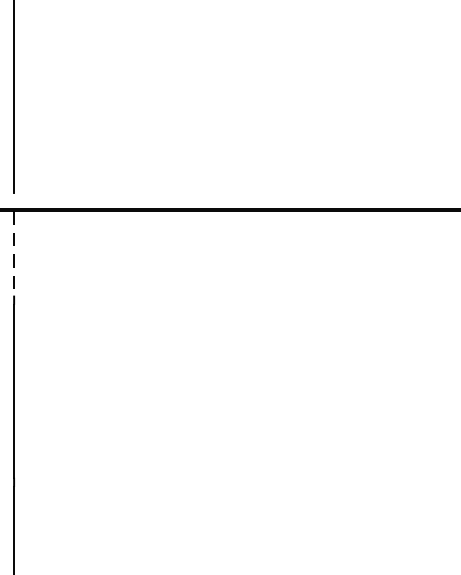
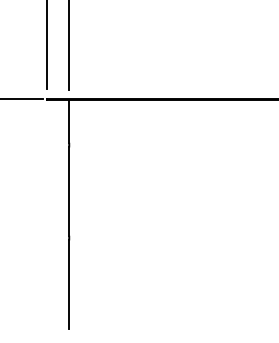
line: (14, 253) -> (69, 121), dashed -> solid

